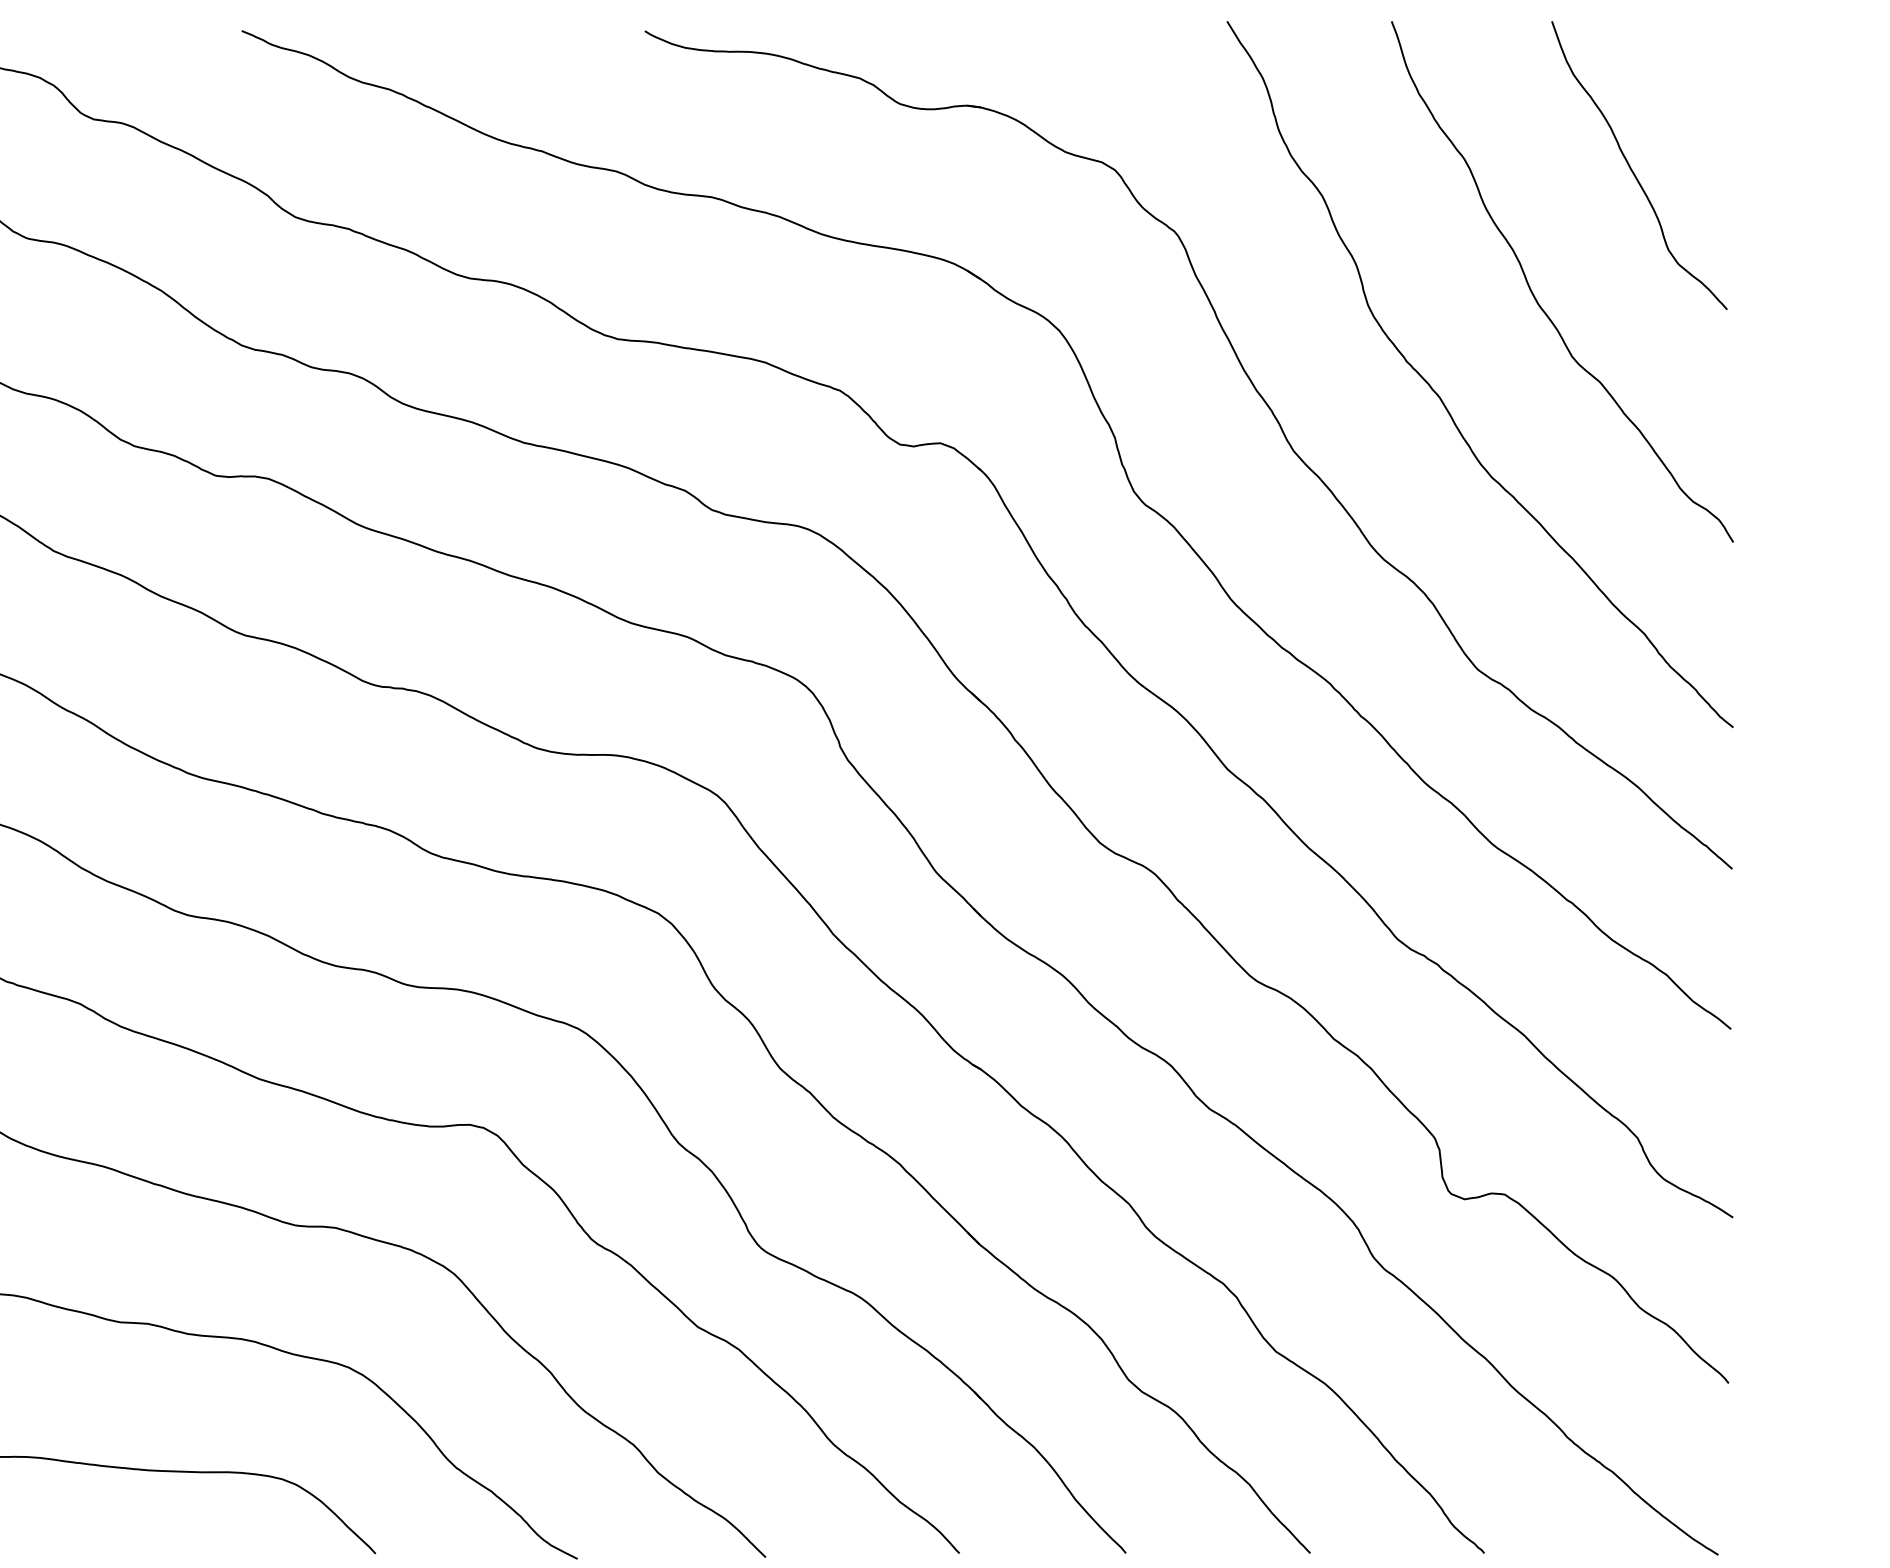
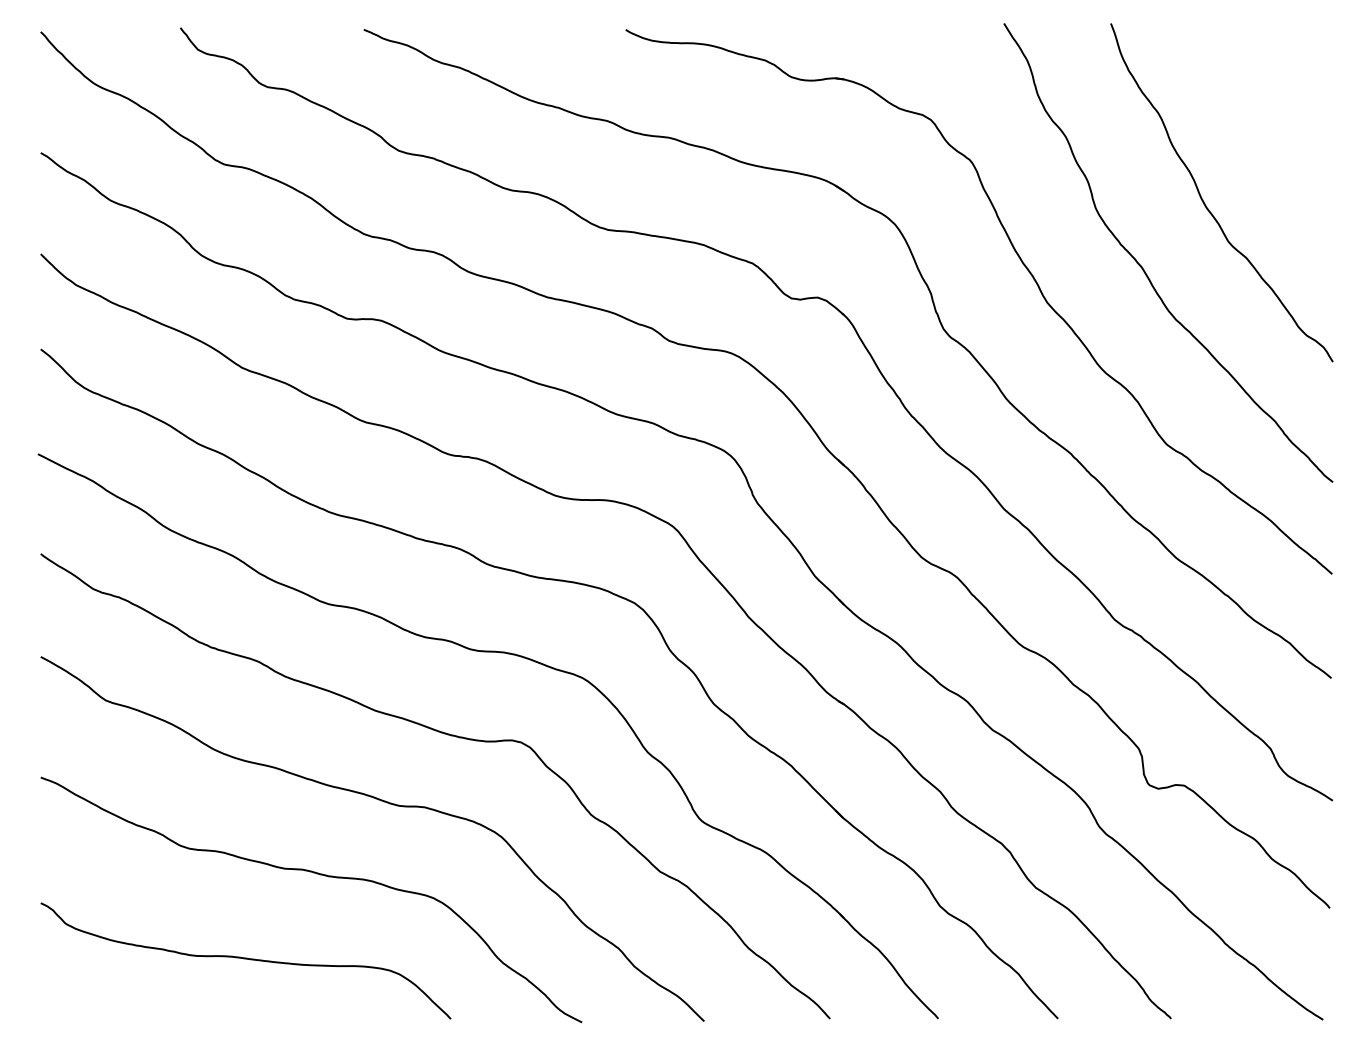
curve: (1634, 170) -> (1268, 120), removed

